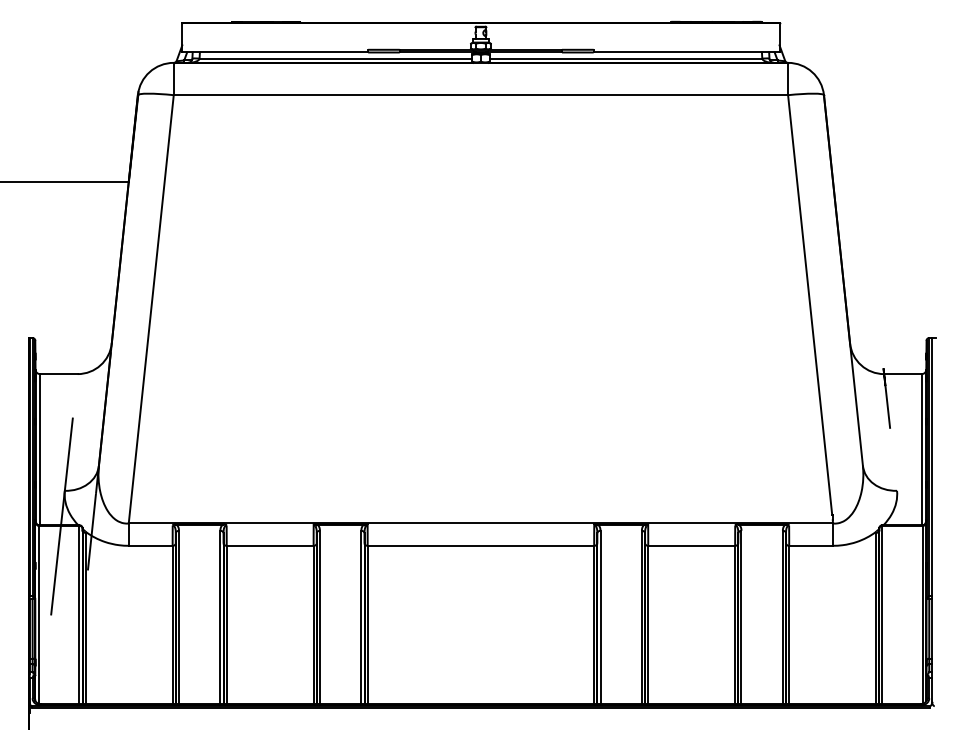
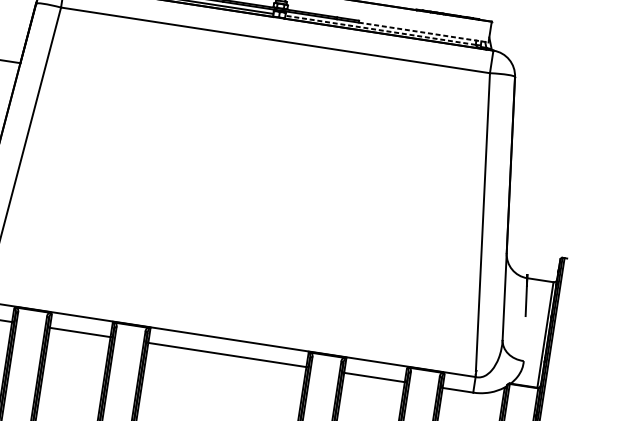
line: (686, 52) -> (423, 32), solid -> dashed
line: (625, 58) -> (380, 30), solid -> dashed

